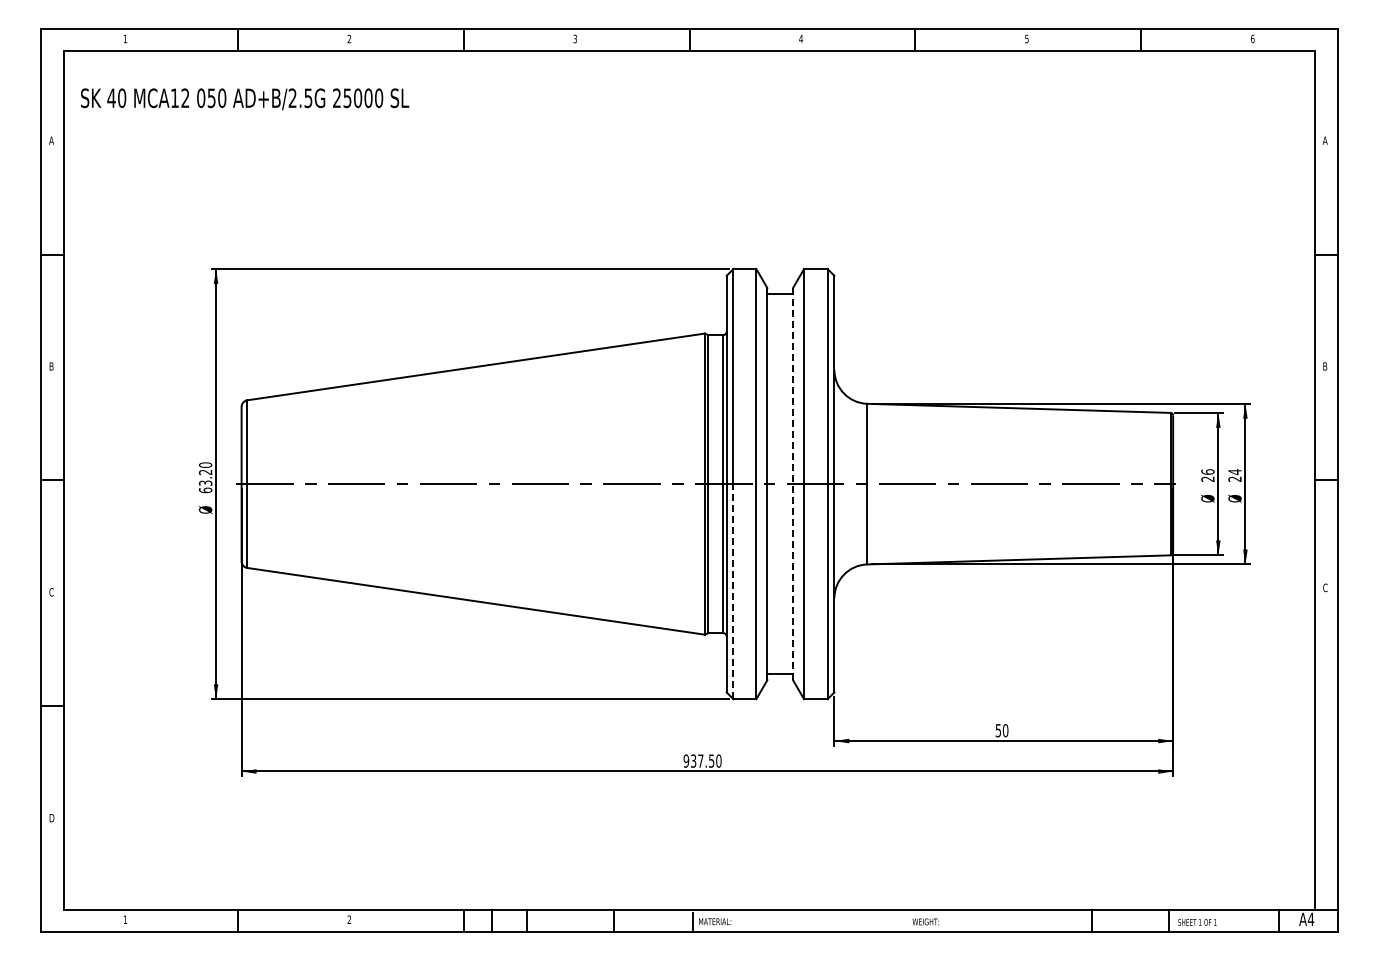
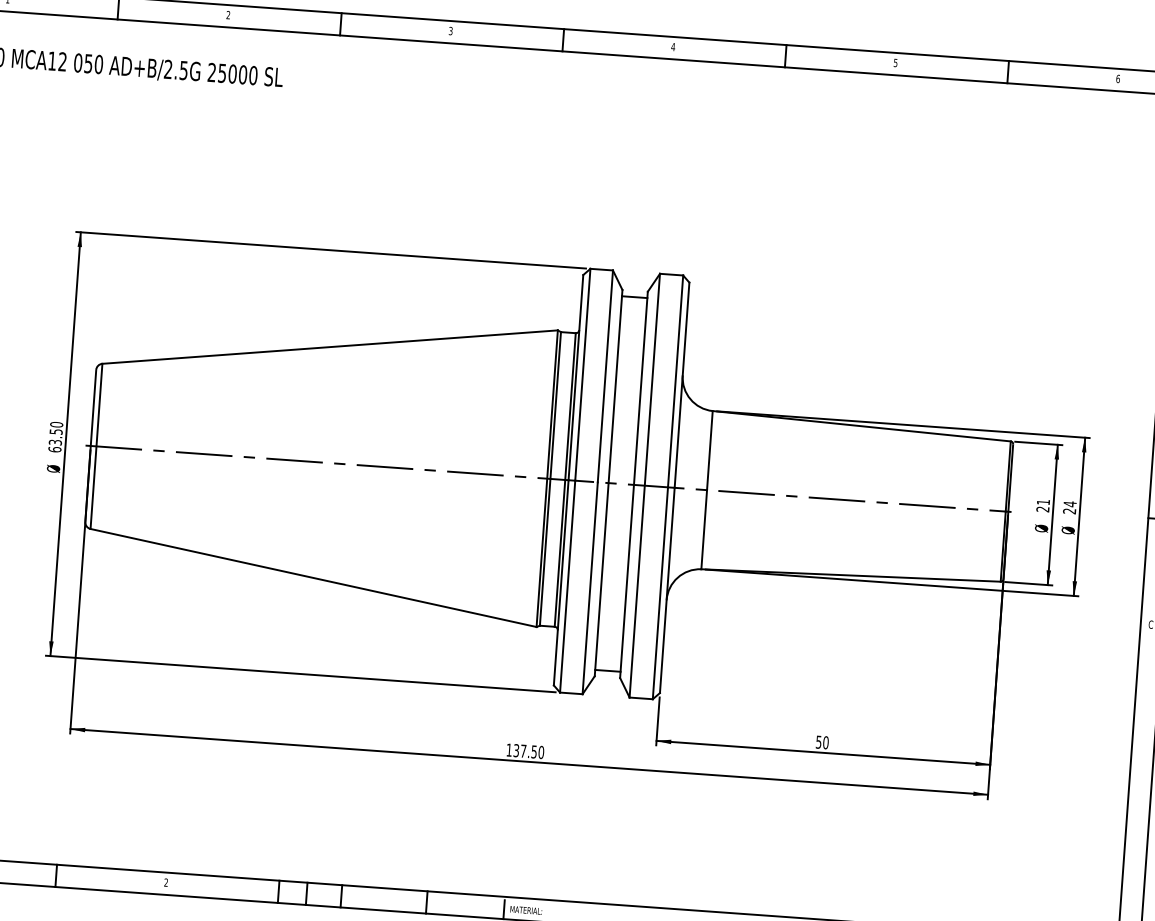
text: (1207, 471) -> (1043, 501), 26 -> 21
text: (205, 472) -> (56, 431), 63.20 -> 63.50
line: (793, 484) -> (634, 485), dashed -> solid
line: (733, 591) -> (567, 586), dashed -> solid
text: (686, 760) -> (509, 749), 937.50 -> 137.50

